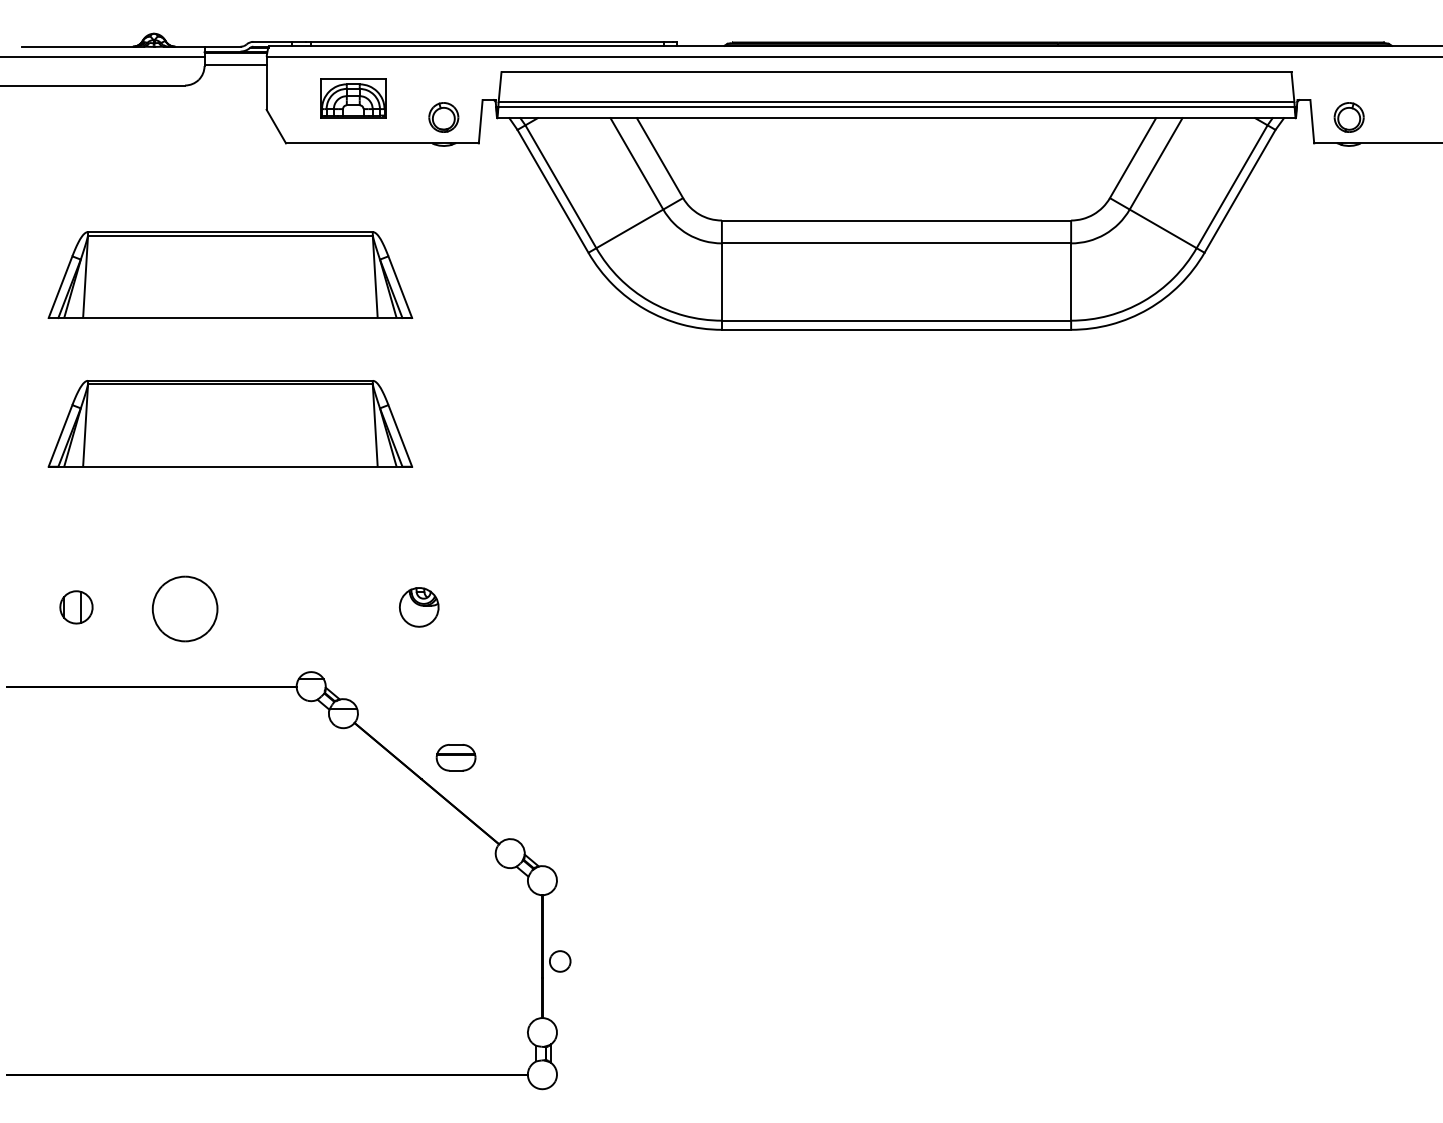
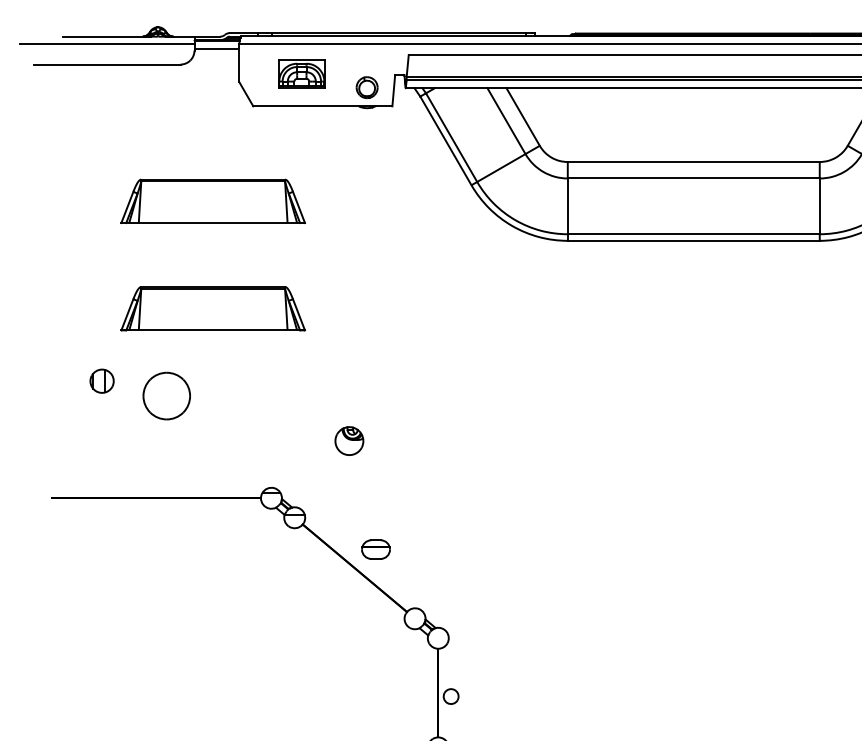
part: (230, 274) -> (213, 200), size x0.7
part: (230, 423) -> (213, 308), size x0.7
part: (76, 607) -> (102, 381), moved
part: (184, 608) -> (166, 395), moved

